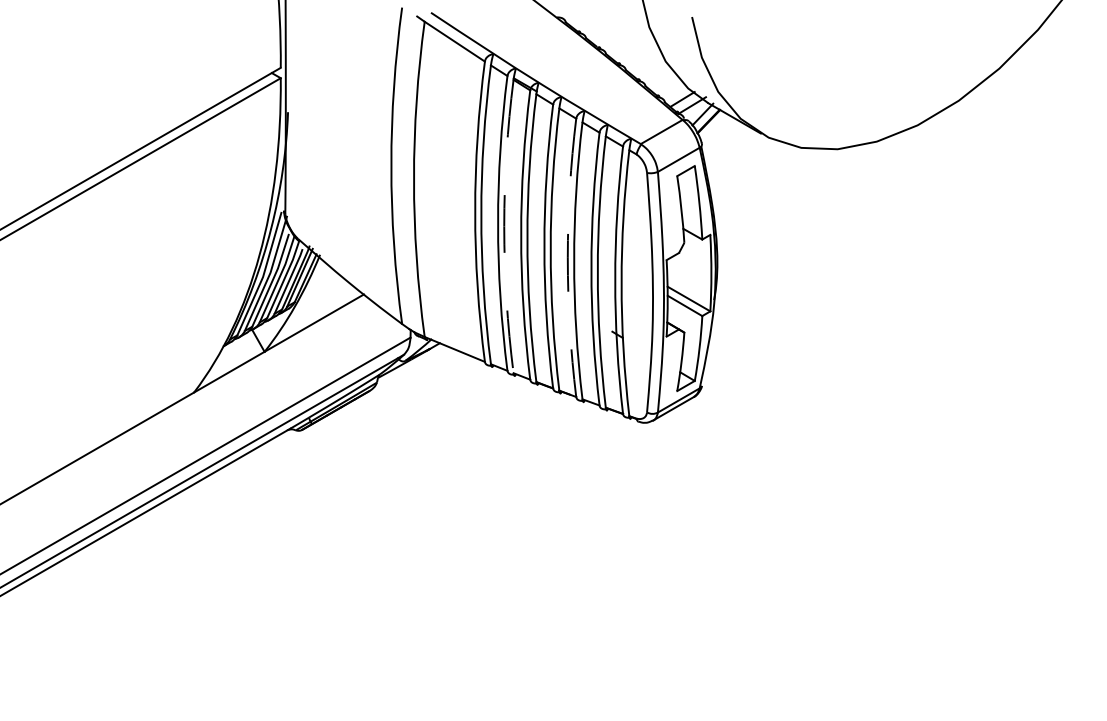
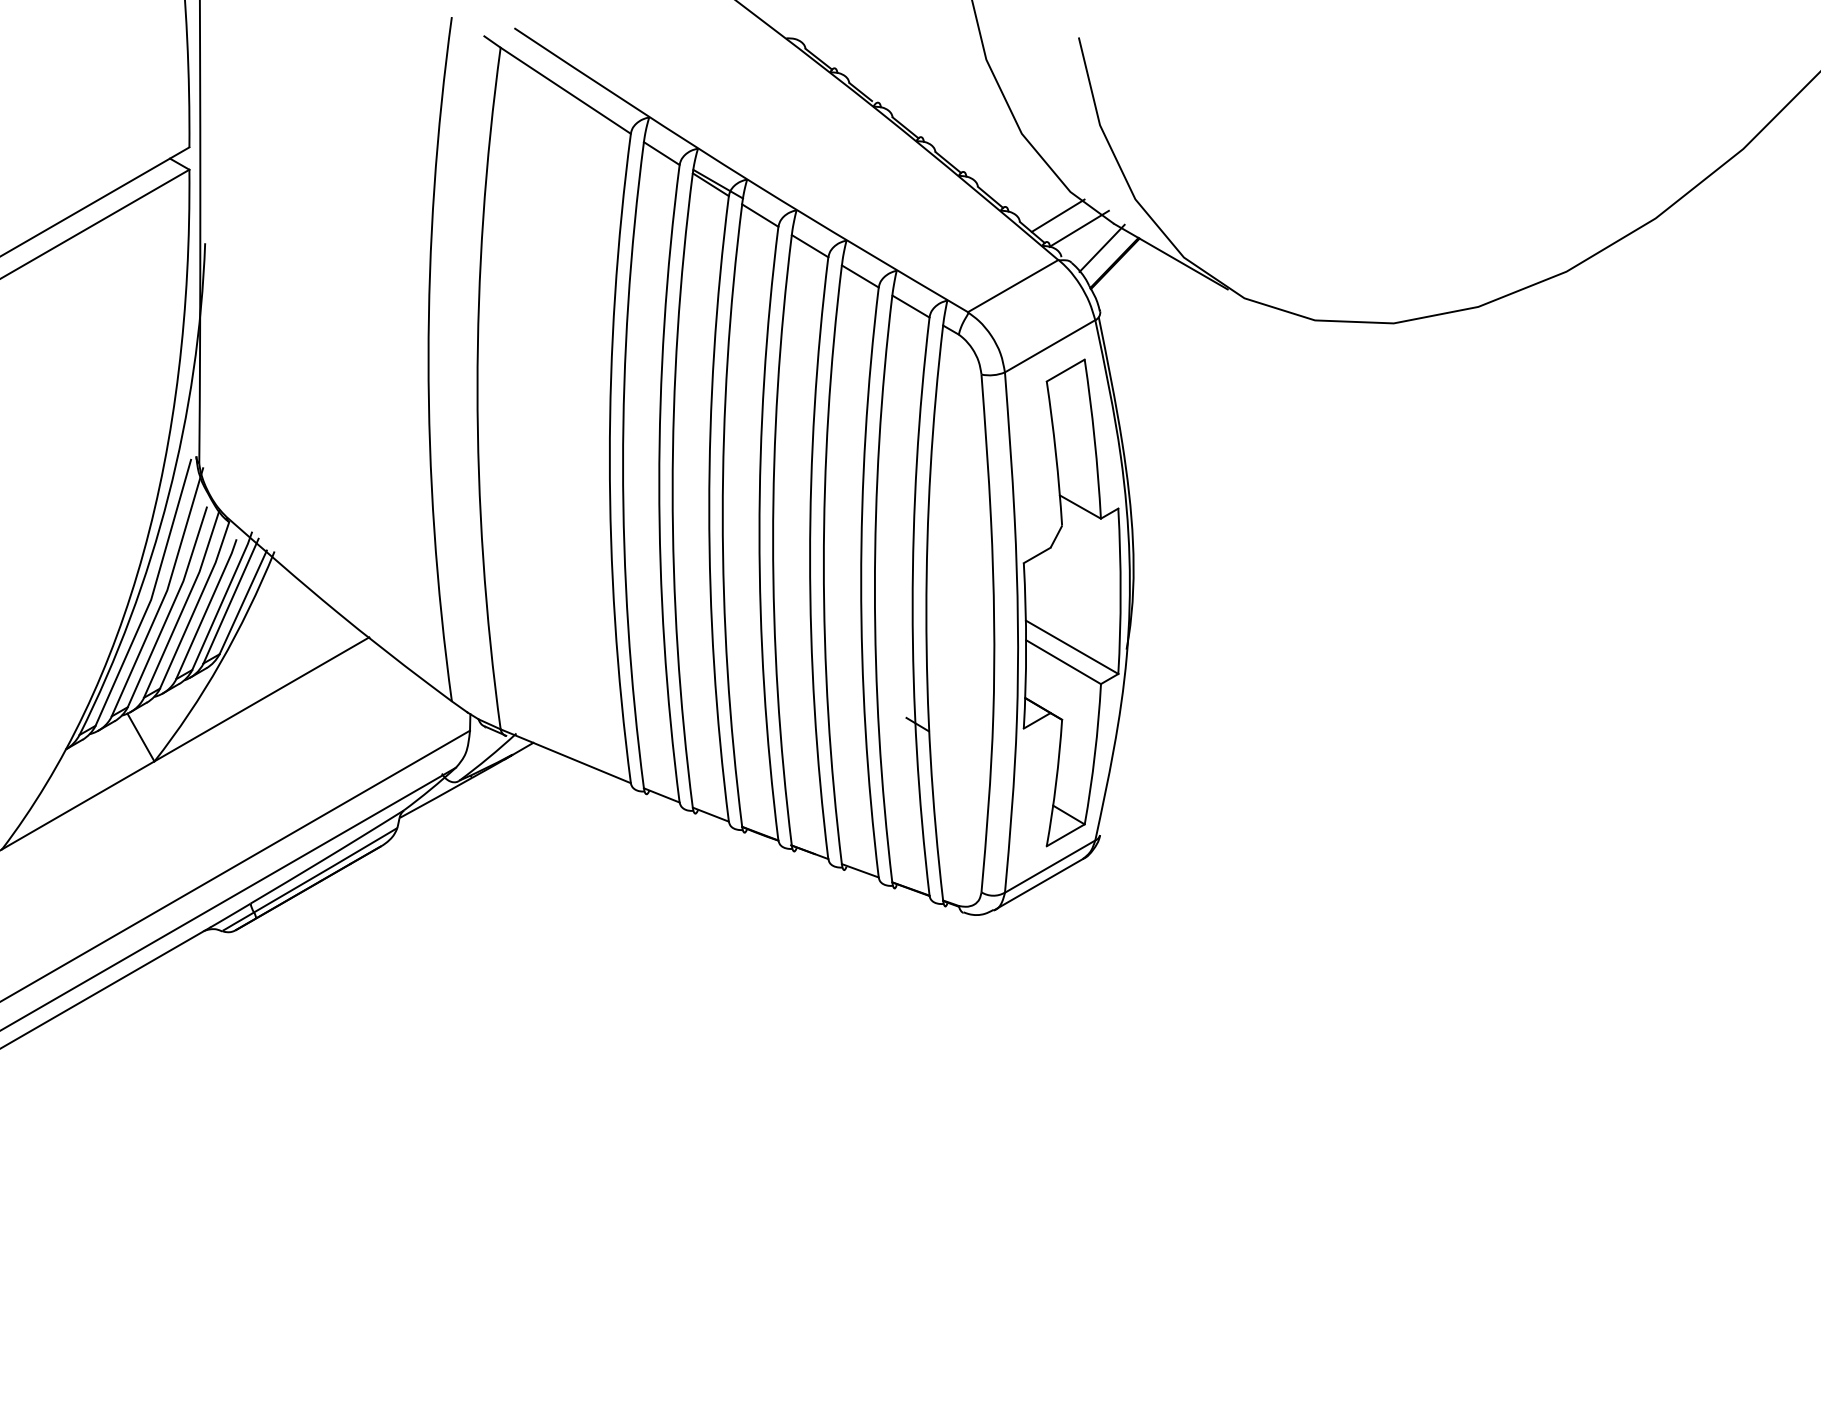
arc: (504, 226) -> (673, 490), dashed -> solid
arc: (567, 257) -> (809, 557), dashed -> solid

